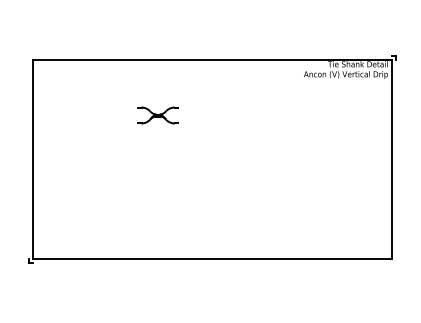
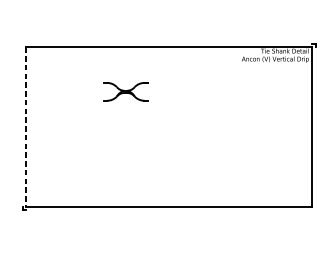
part: (157, 115) -> (125, 91), size x1.4
line: (32, 159) -> (25, 126), solid -> dashed

